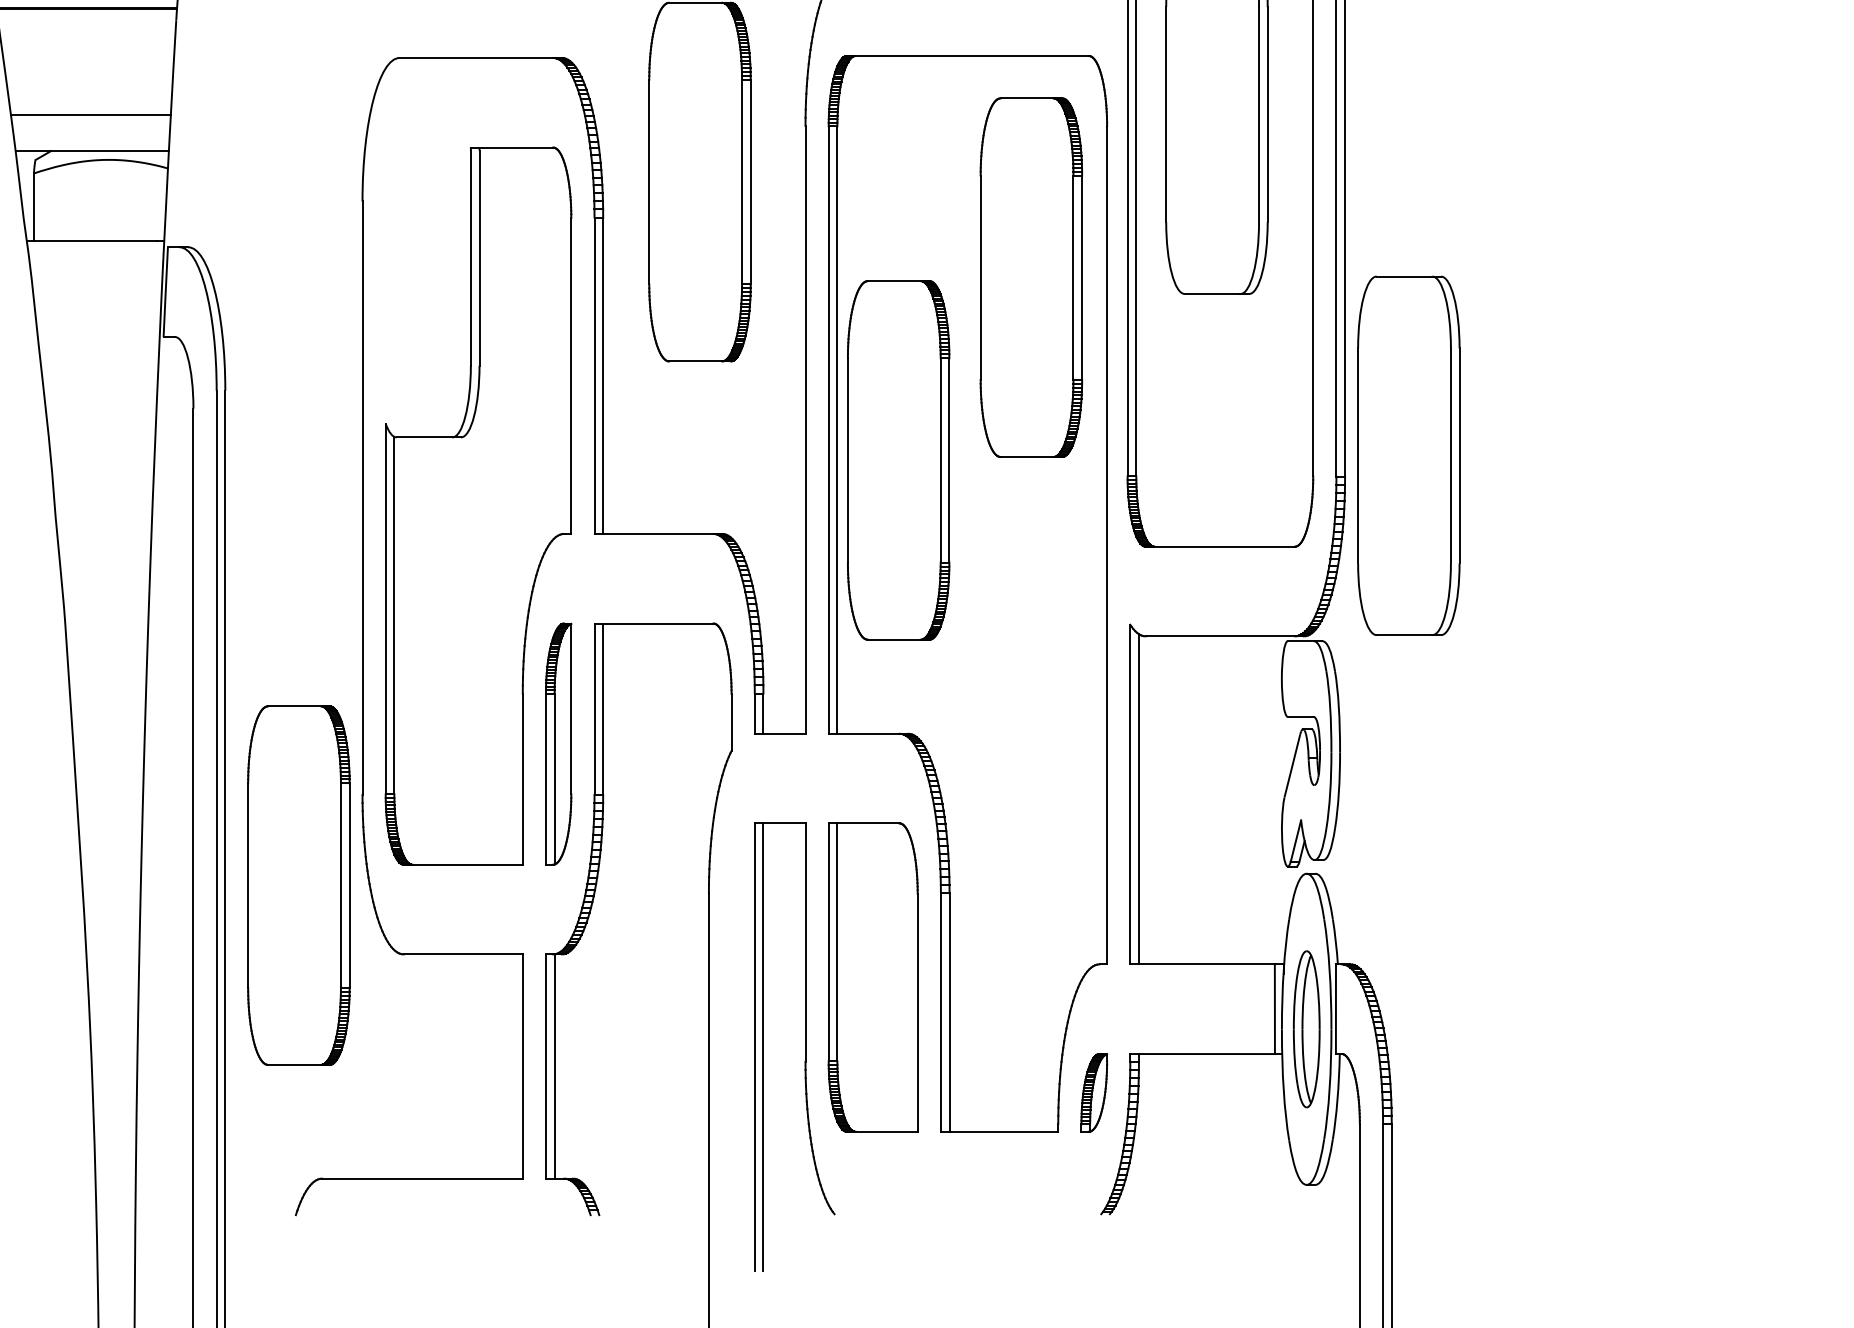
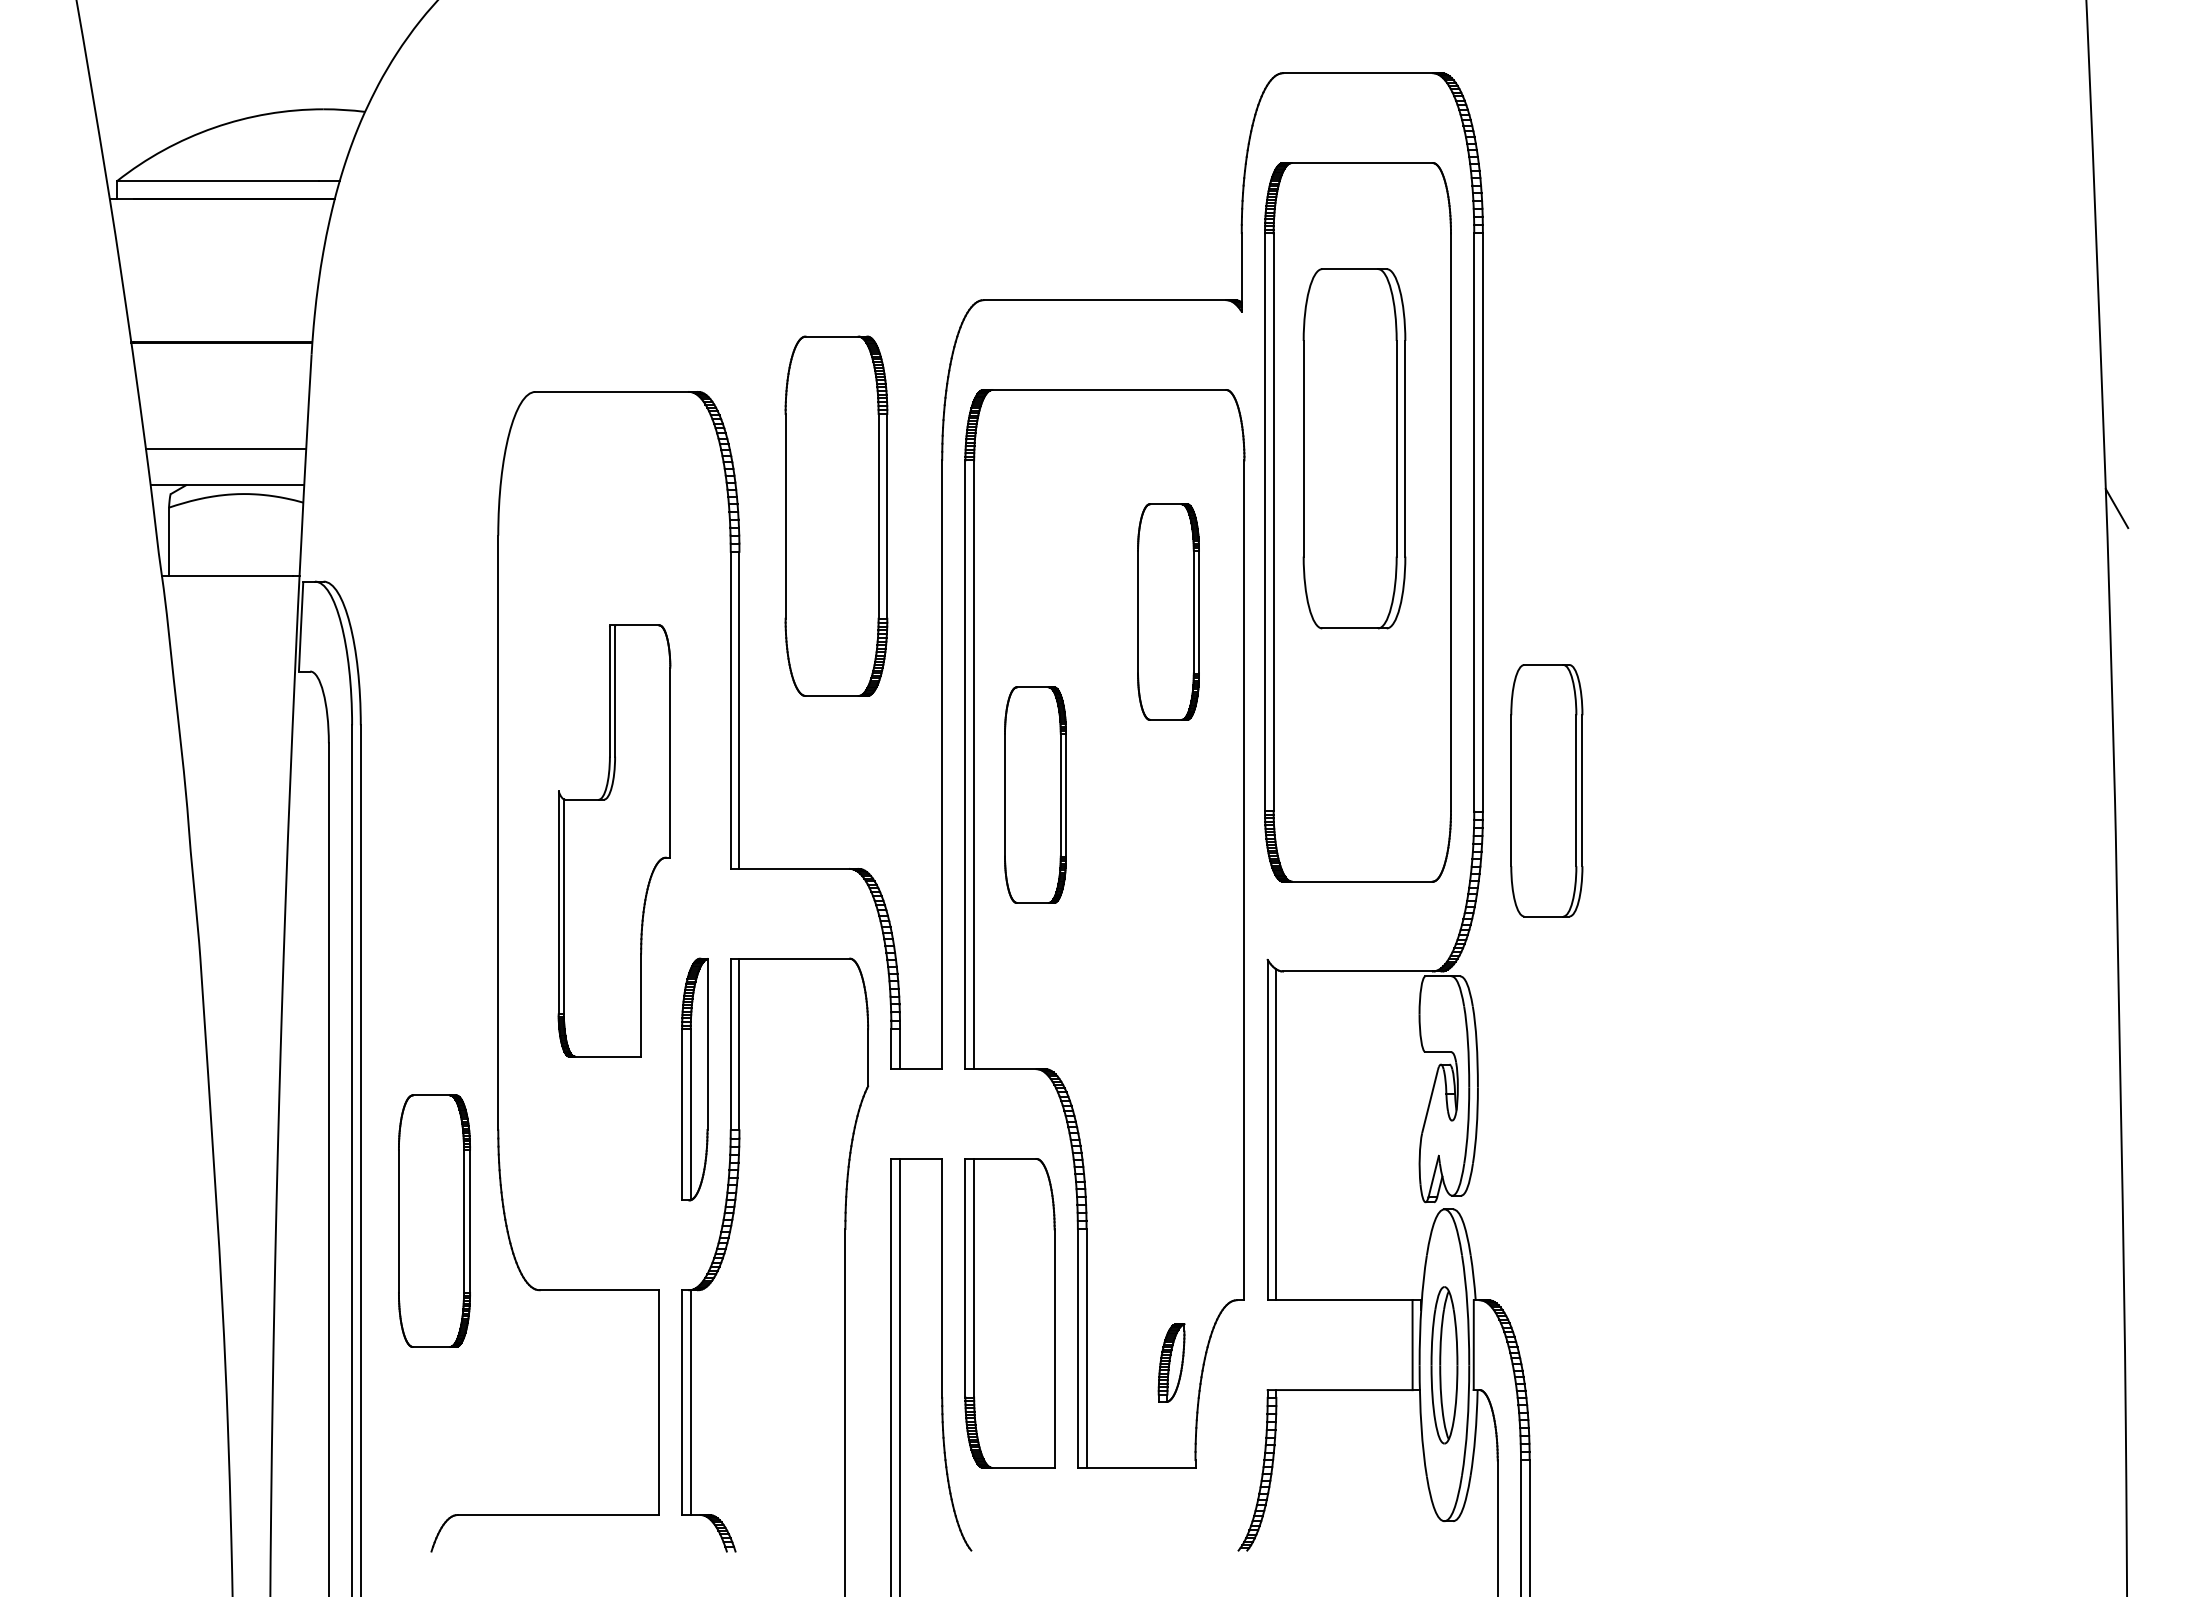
part: (1031, 277) -> (1168, 611), size x0.6
part: (1408, 455) -> (1546, 790), size x0.7
part: (898, 459) -> (1035, 794), size x0.6
part: (478, 505) -> (614, 840), size x0.6
part: (298, 884) -> (434, 1220), size x0.7
part: (1094, 1092) -> (1171, 1362), moved

